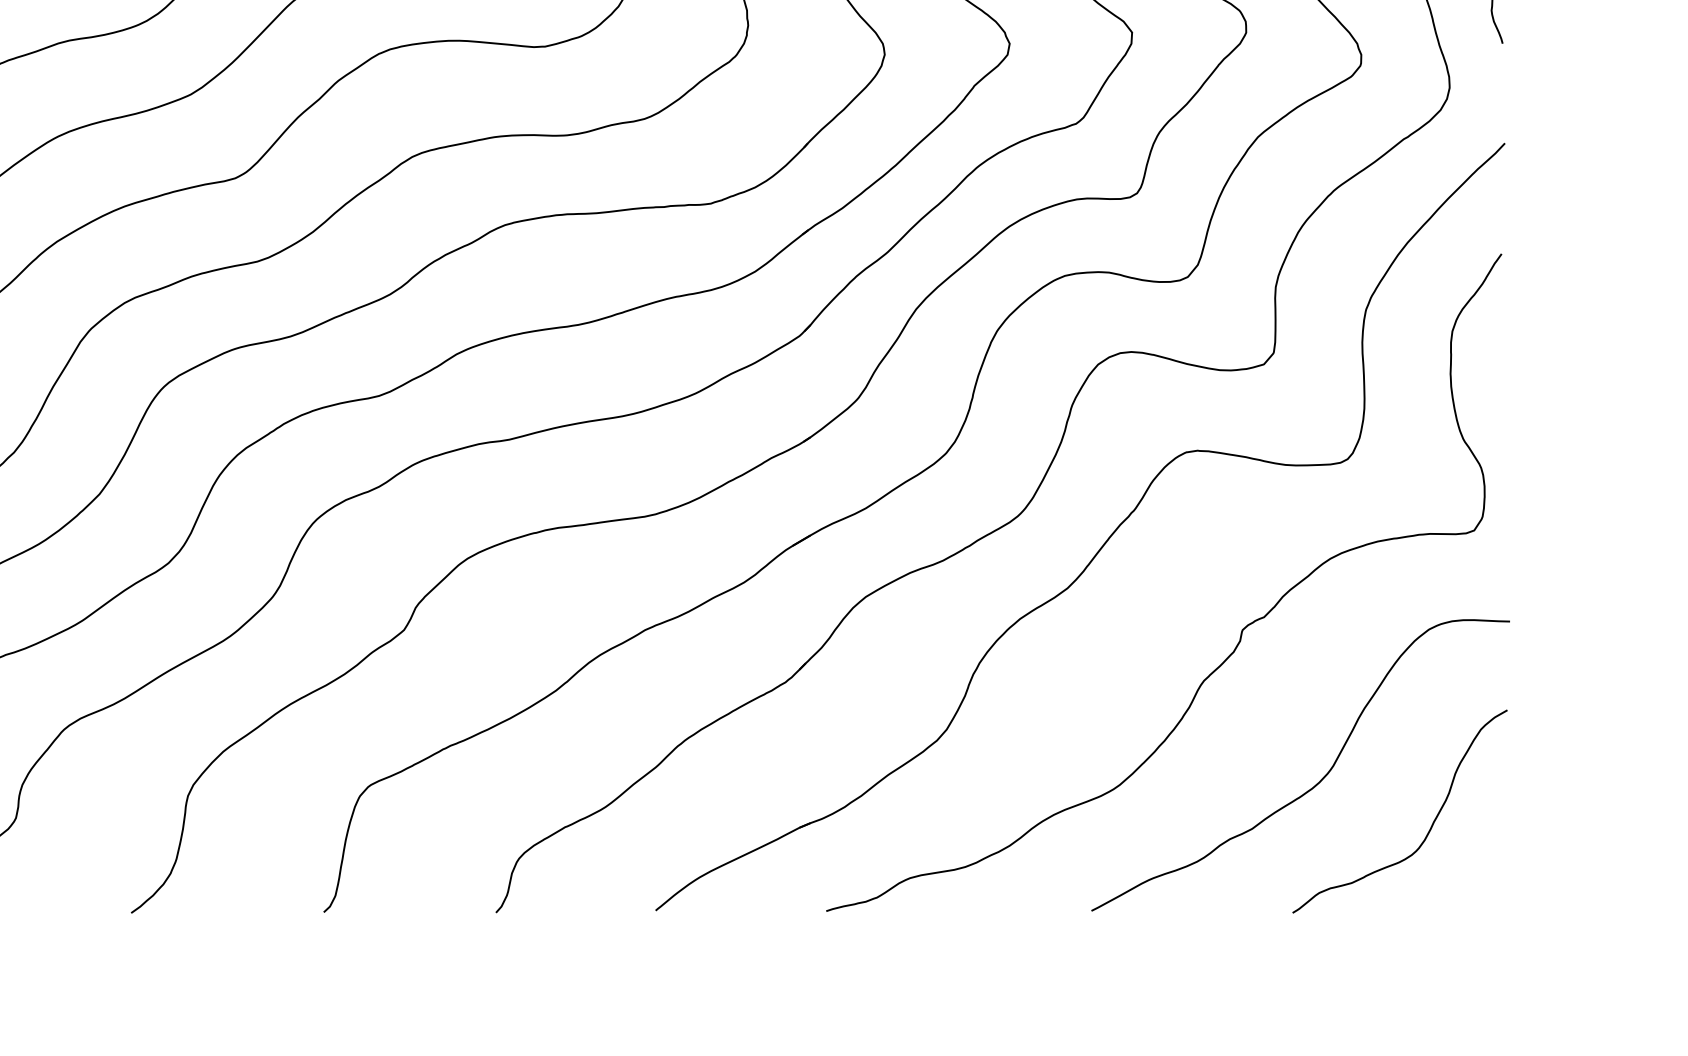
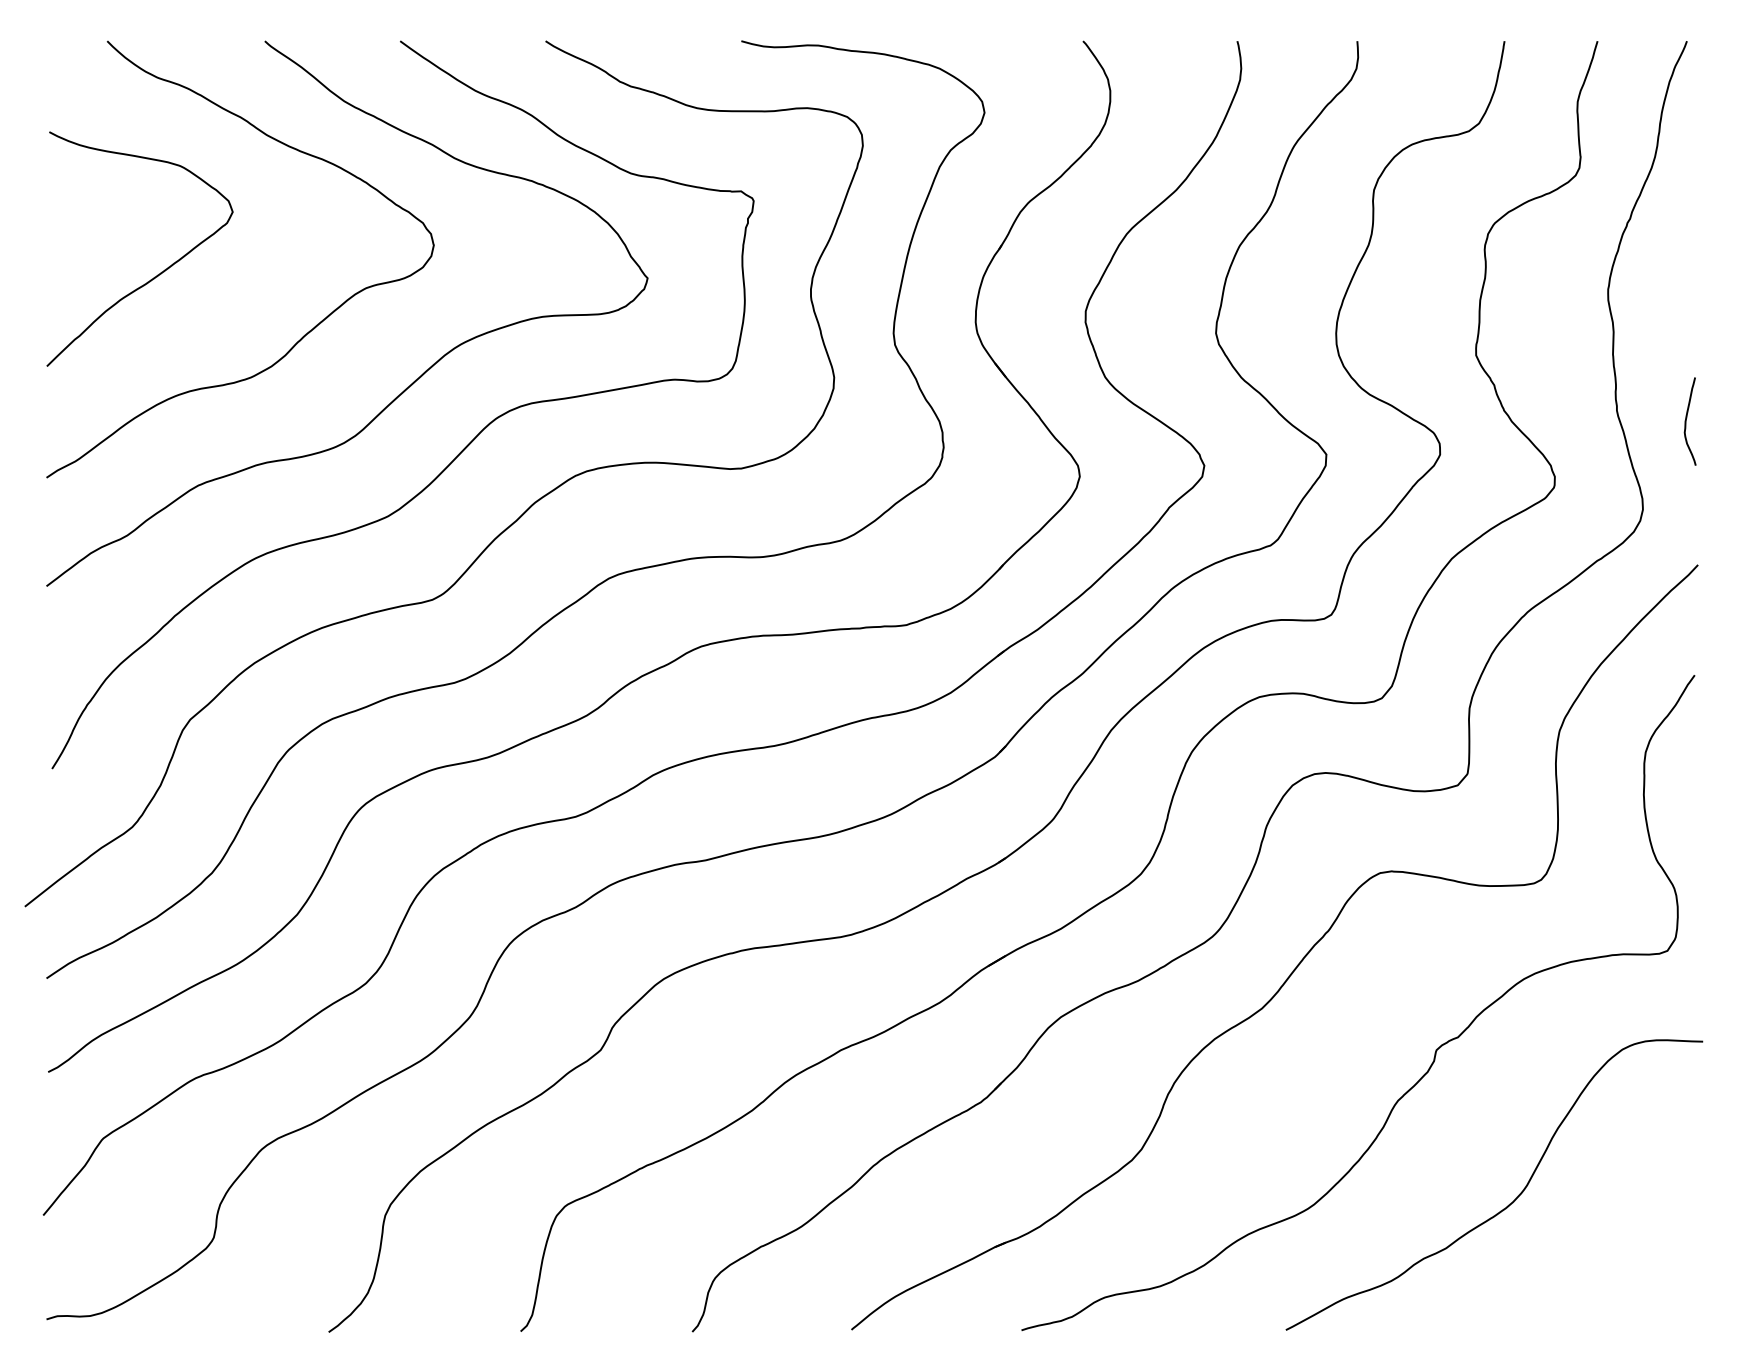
curve: (1431, 825) -> (1624, 1244), removed

